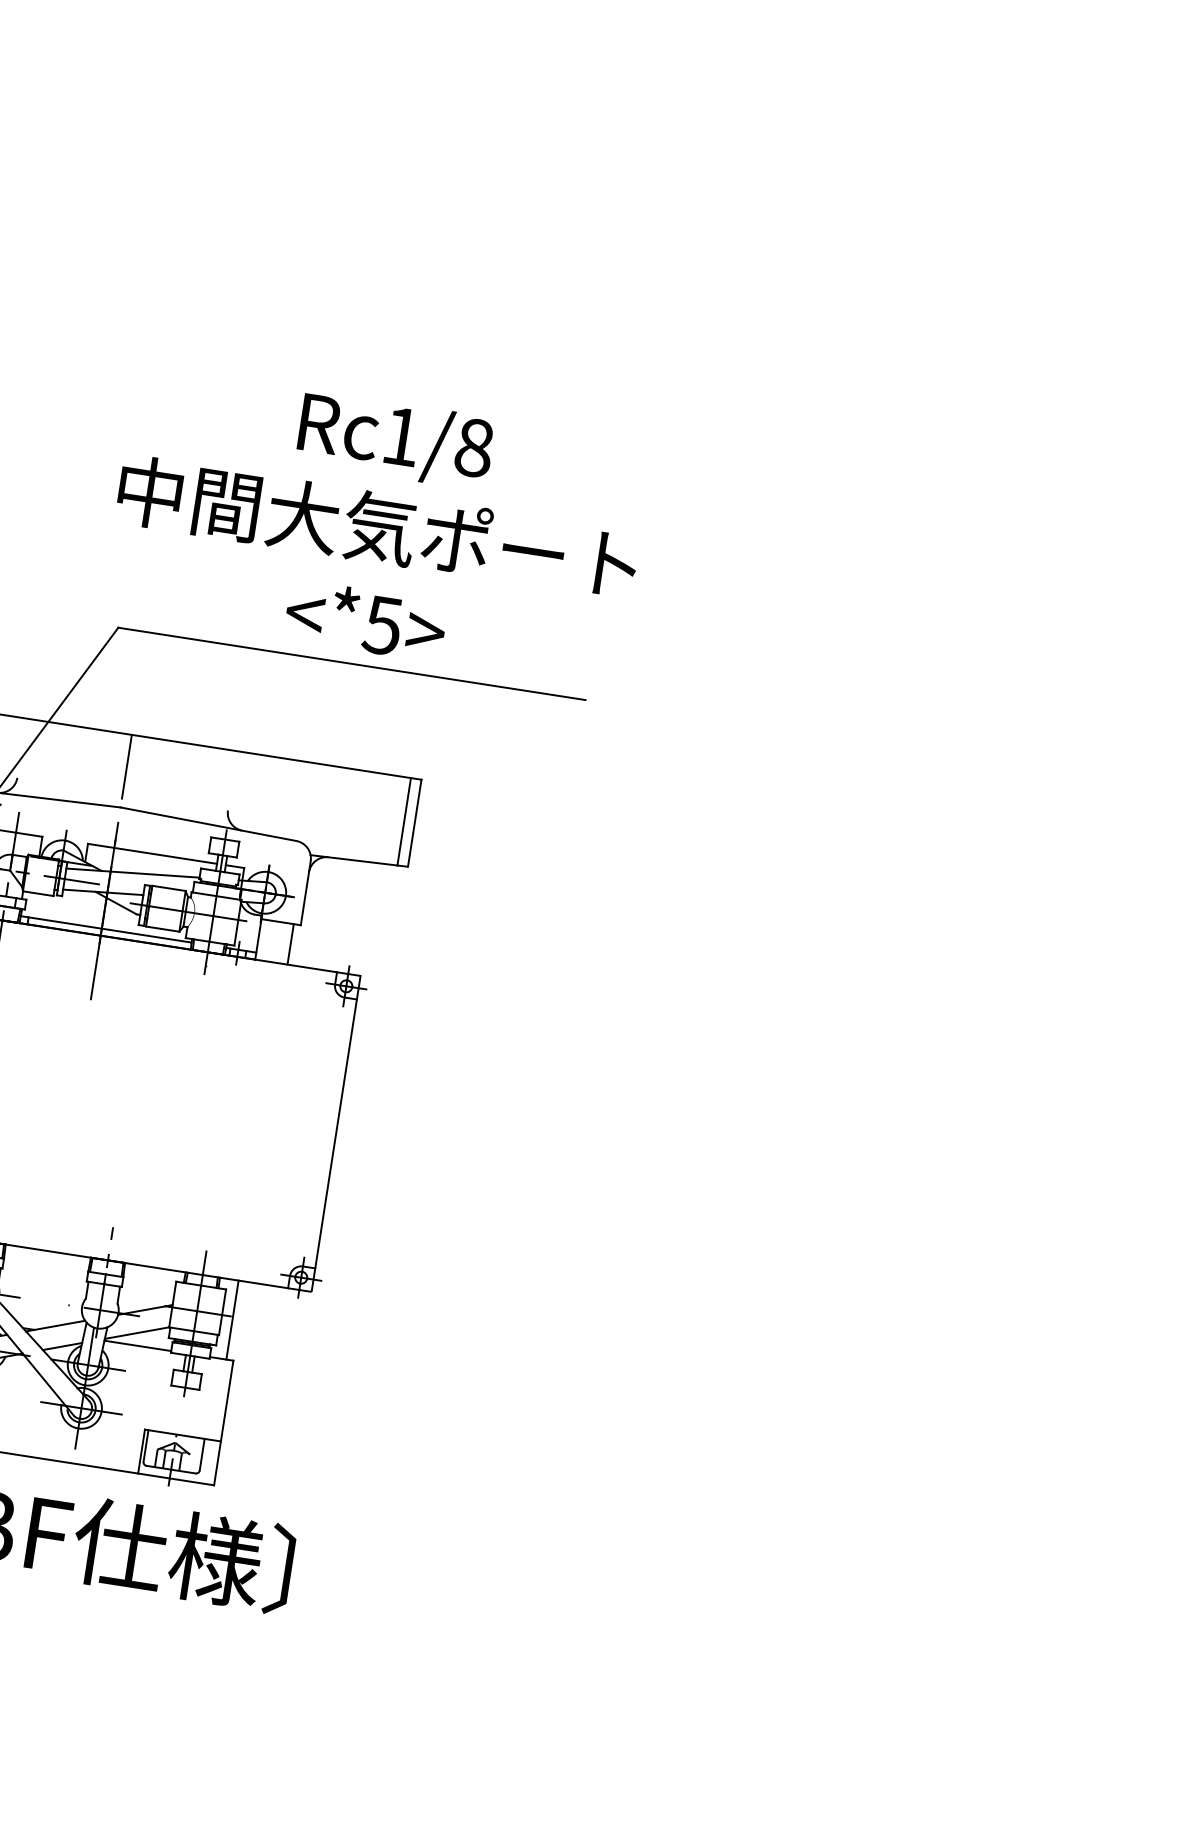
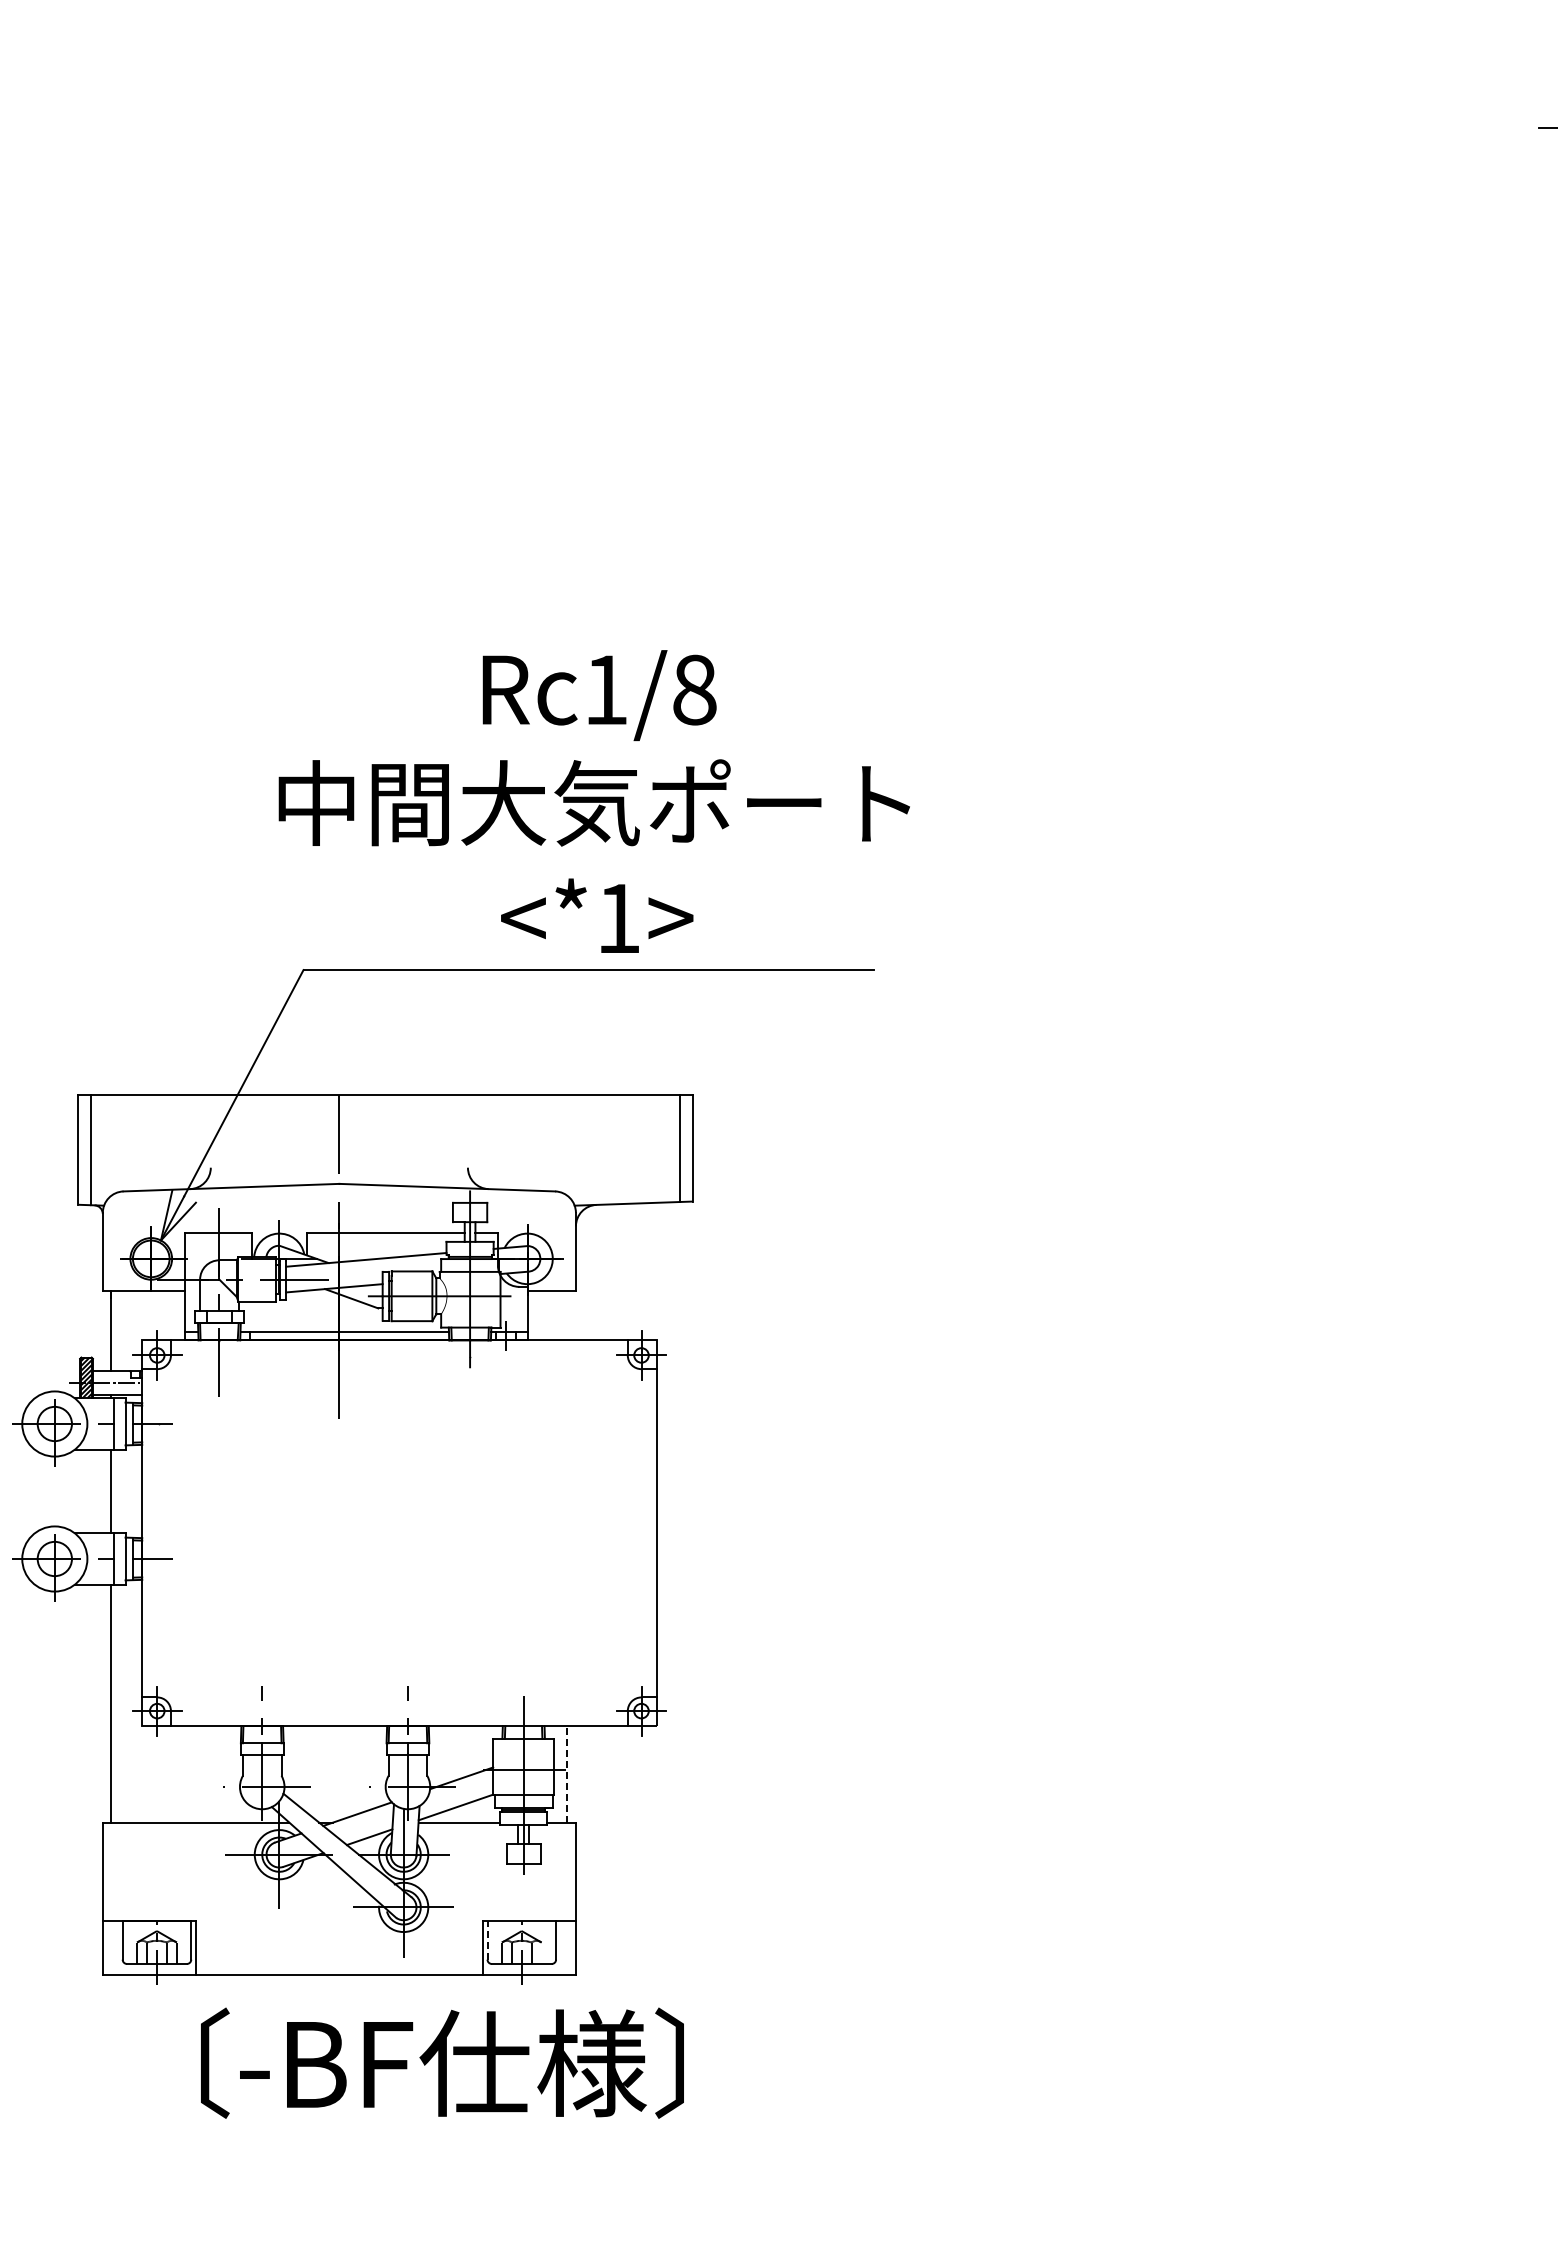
text: (381, 626) -> (617, 919), <*5> -> <*1>
line: (290, 944) -> (567, 1315), removed
line: (232, 1319) -> (567, 1773), solid -> dashed
line: (146, 1445) -> (487, 1939), solid -> dashed

